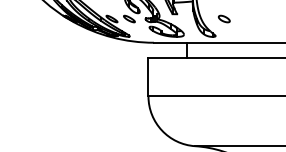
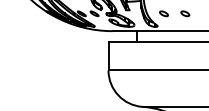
part: (253, 18) -> (185, 13), added

